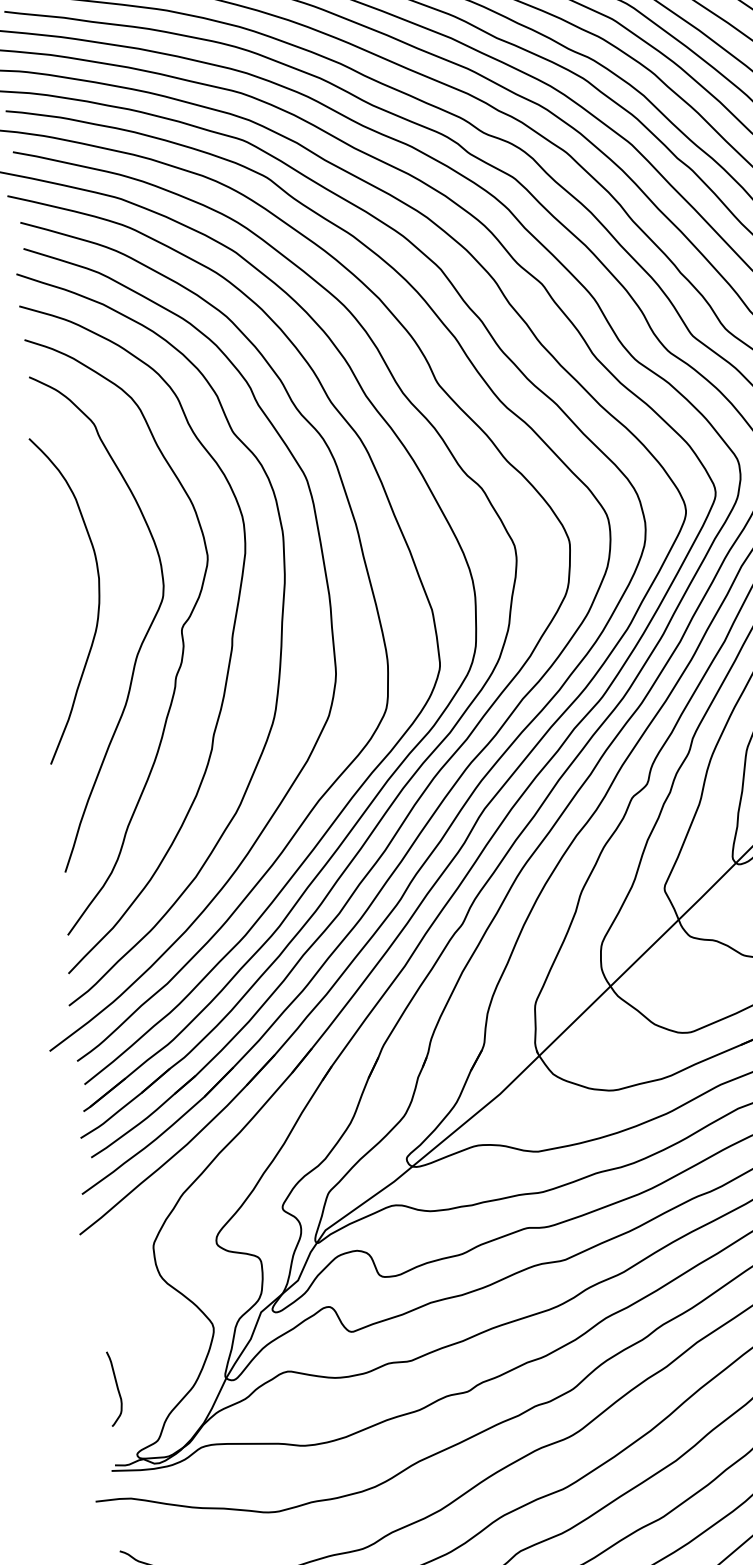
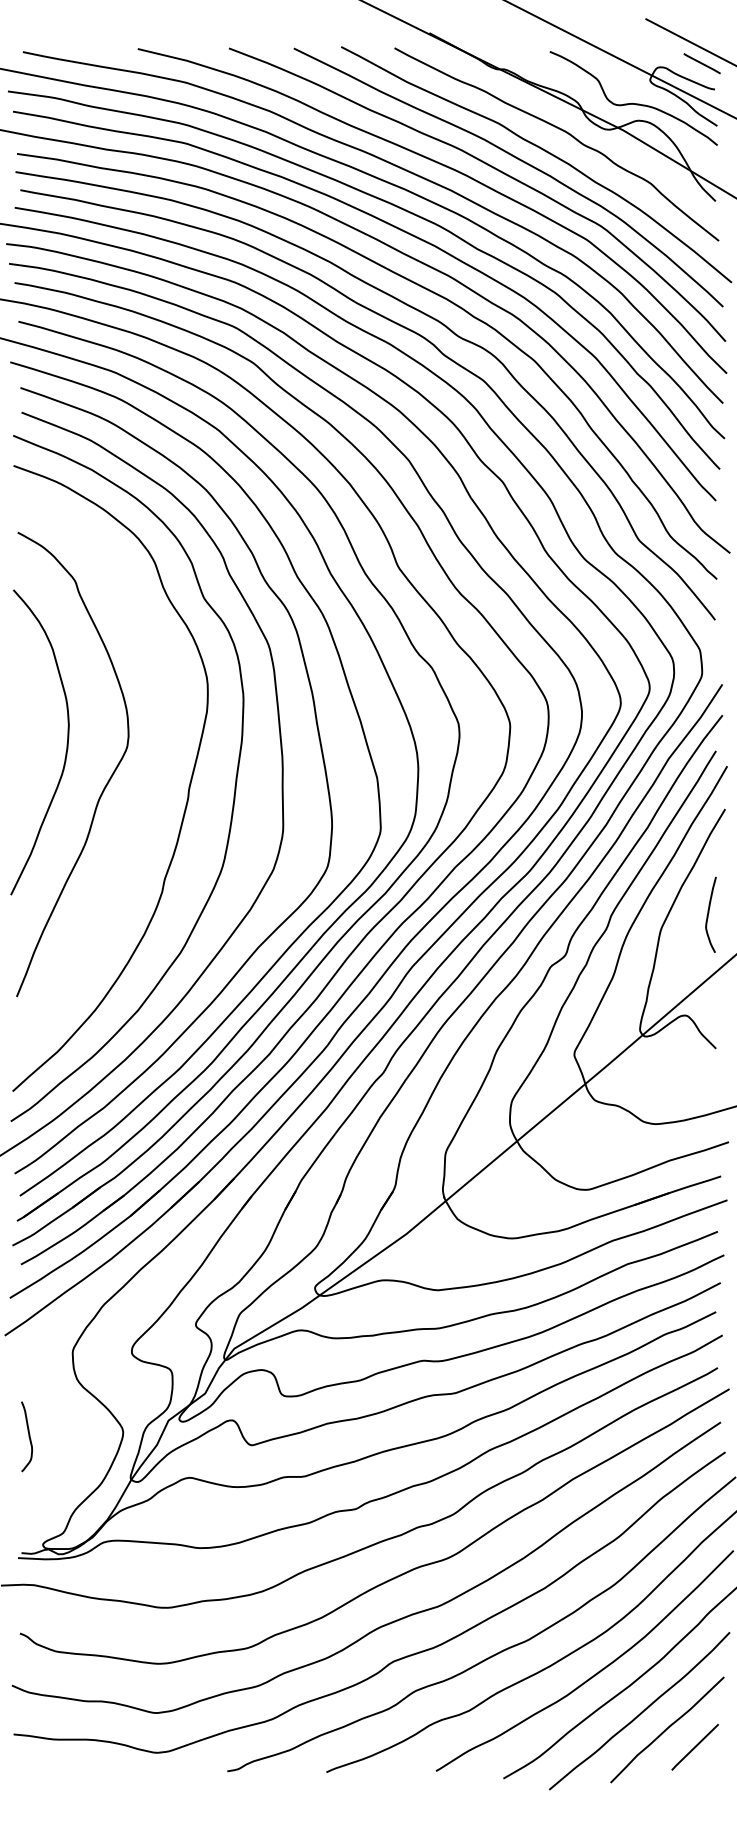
curve: (180, 629) -> (141, 778), removed
curve: (116, 1388) -> (28, 1436), moved

